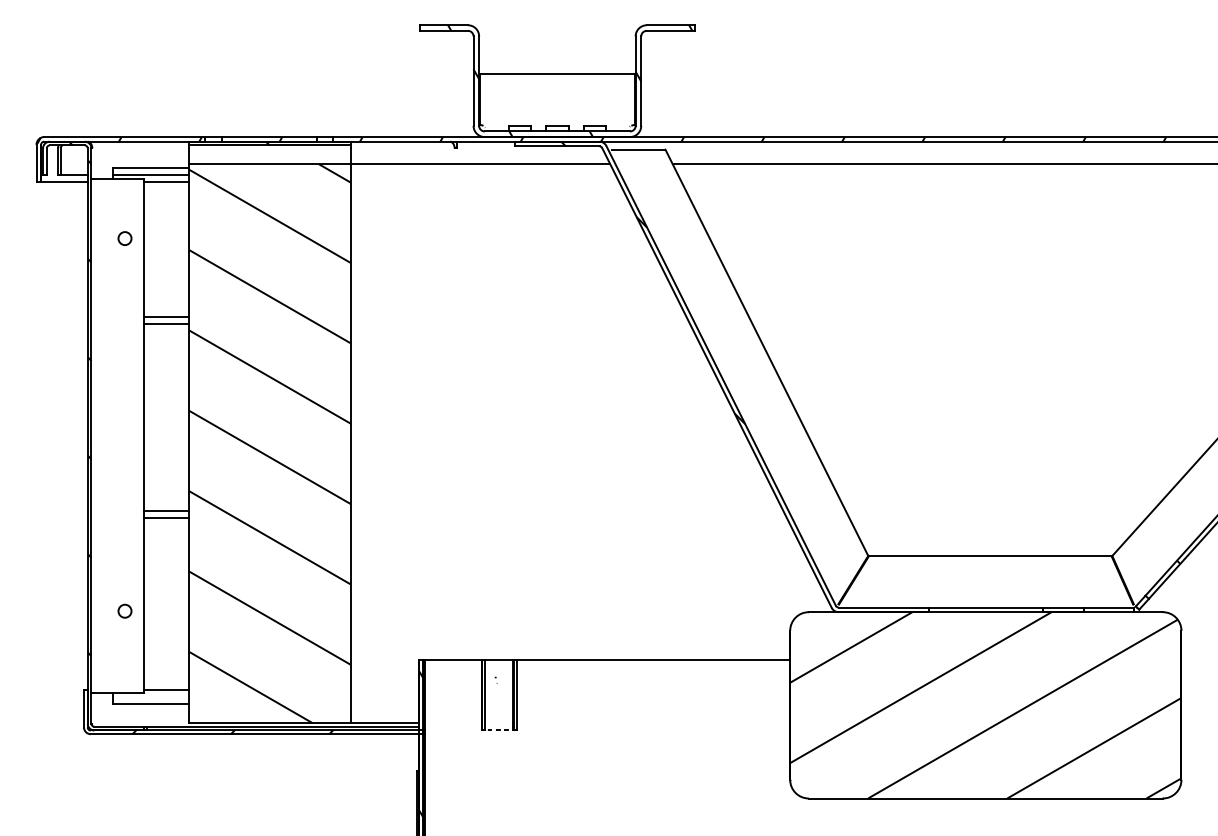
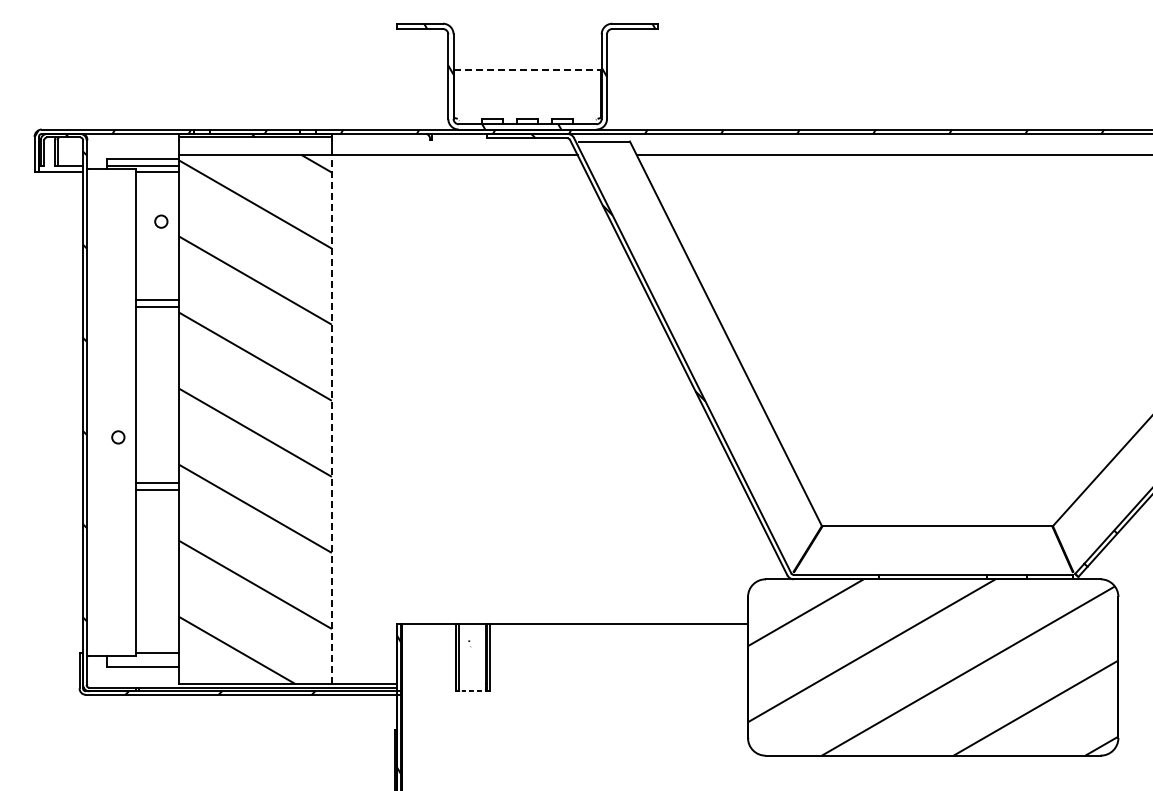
line: (557, 73) -> (527, 69), solid -> dashed
circle: (125, 238) -> (161, 221), moved
line: (350, 443) -> (331, 419), solid -> dashed
circle: (125, 611) -> (118, 437), moved

